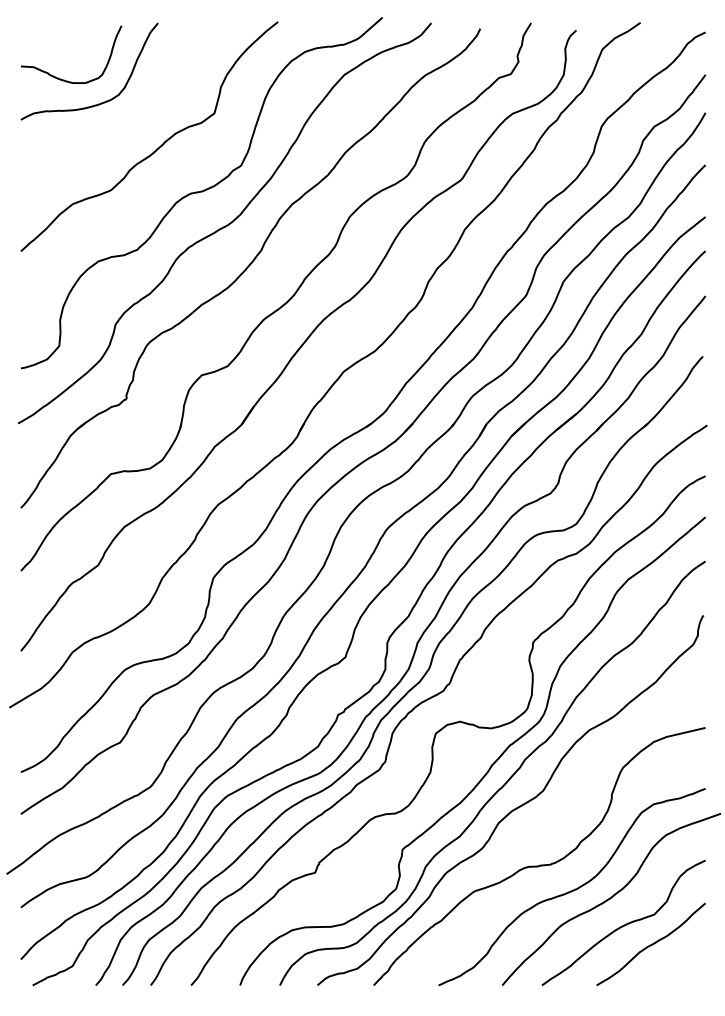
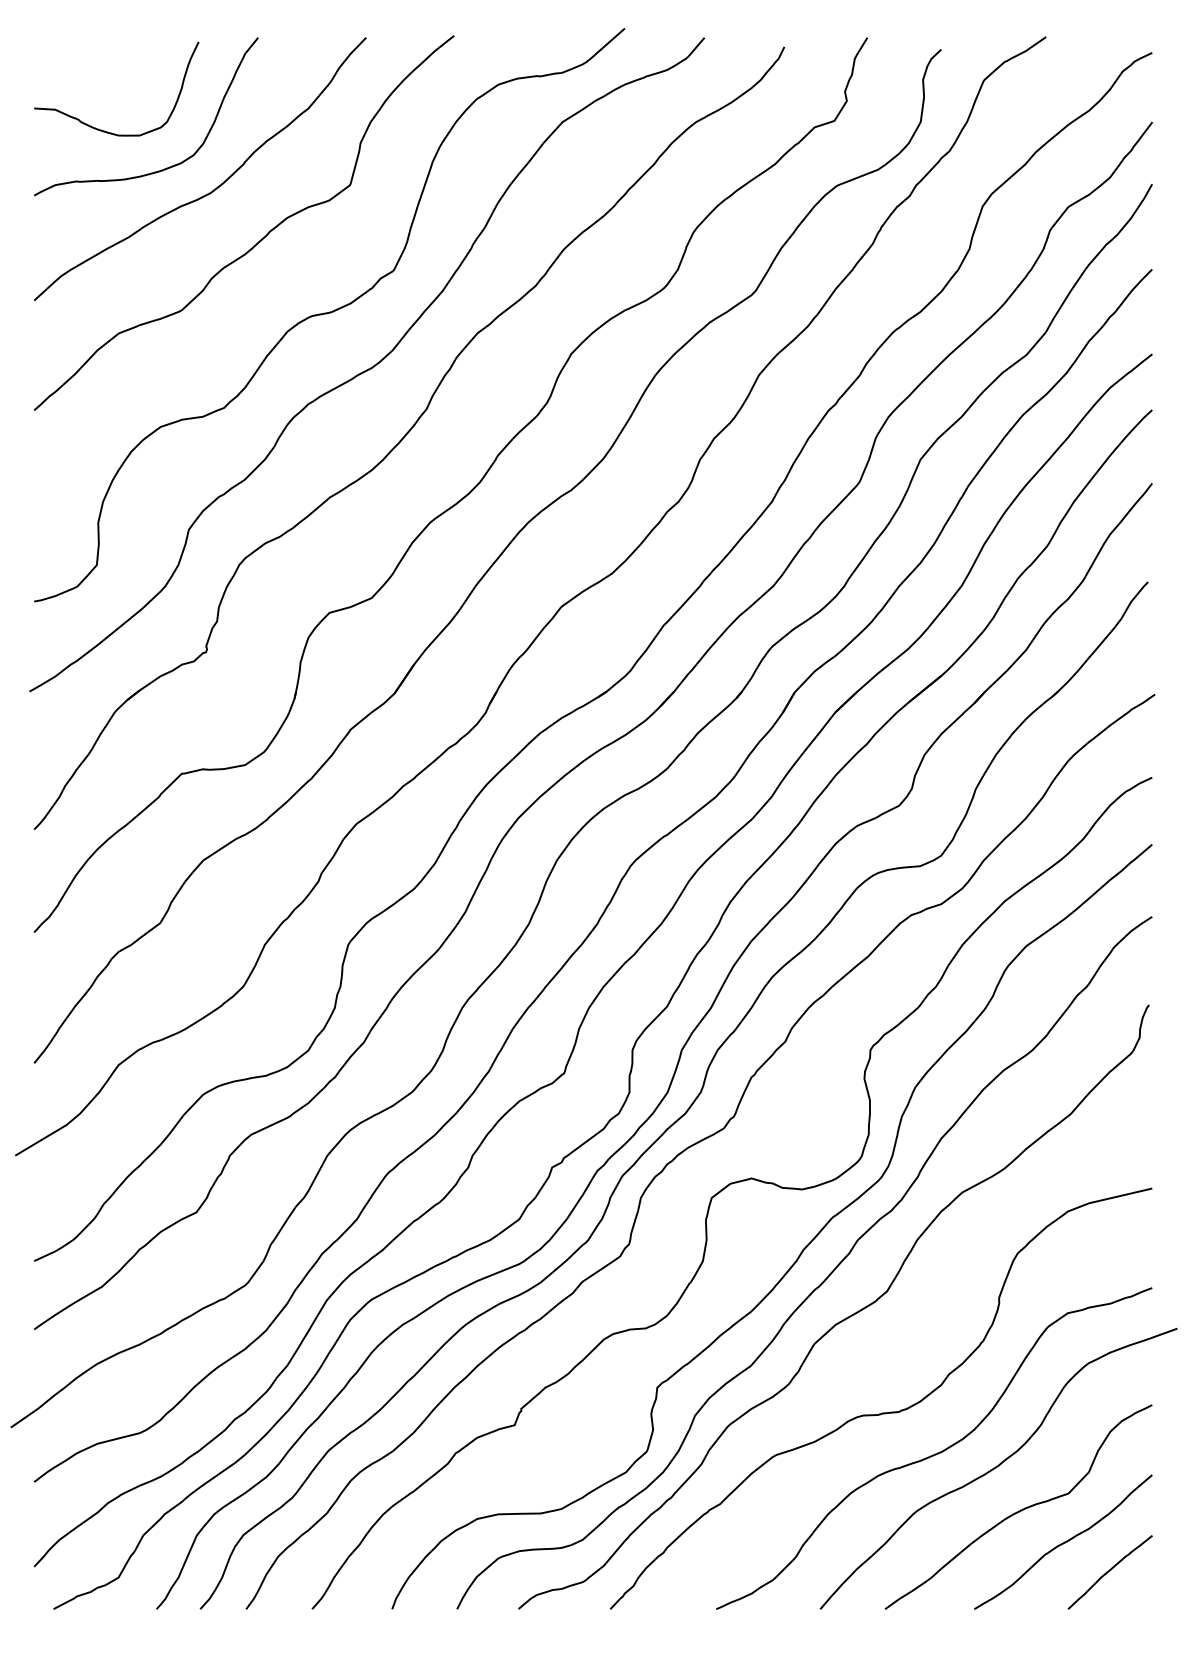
curve: (130, 115) -> (213, 188), added
curve: (679, 962) -> (1109, 1571), added

